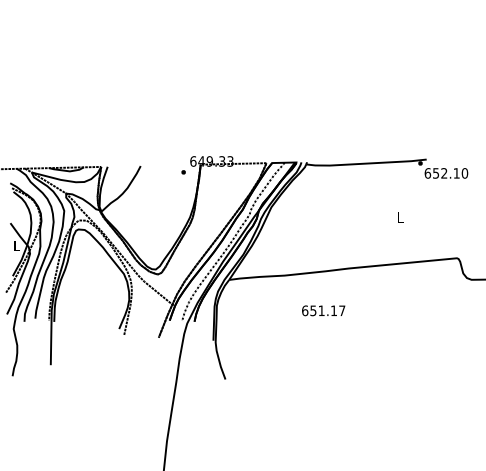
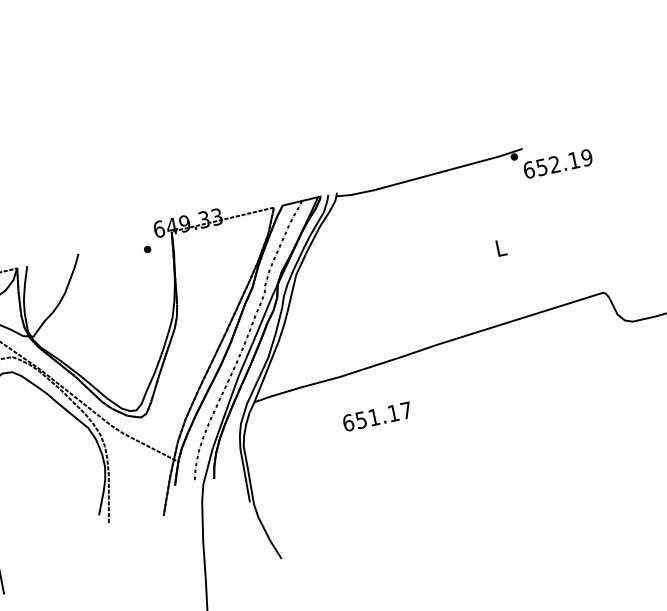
text: (464, 173) -> (586, 158), 652.10 -> 652.19
text: (323, 310) -> (376, 416), moved

